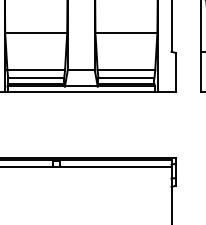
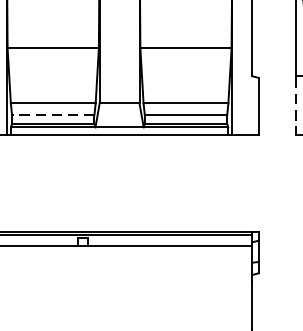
line: (200, 72) -> (294, 106), solid -> dashed
line: (36, 78) -> (53, 115), solid -> dashed

